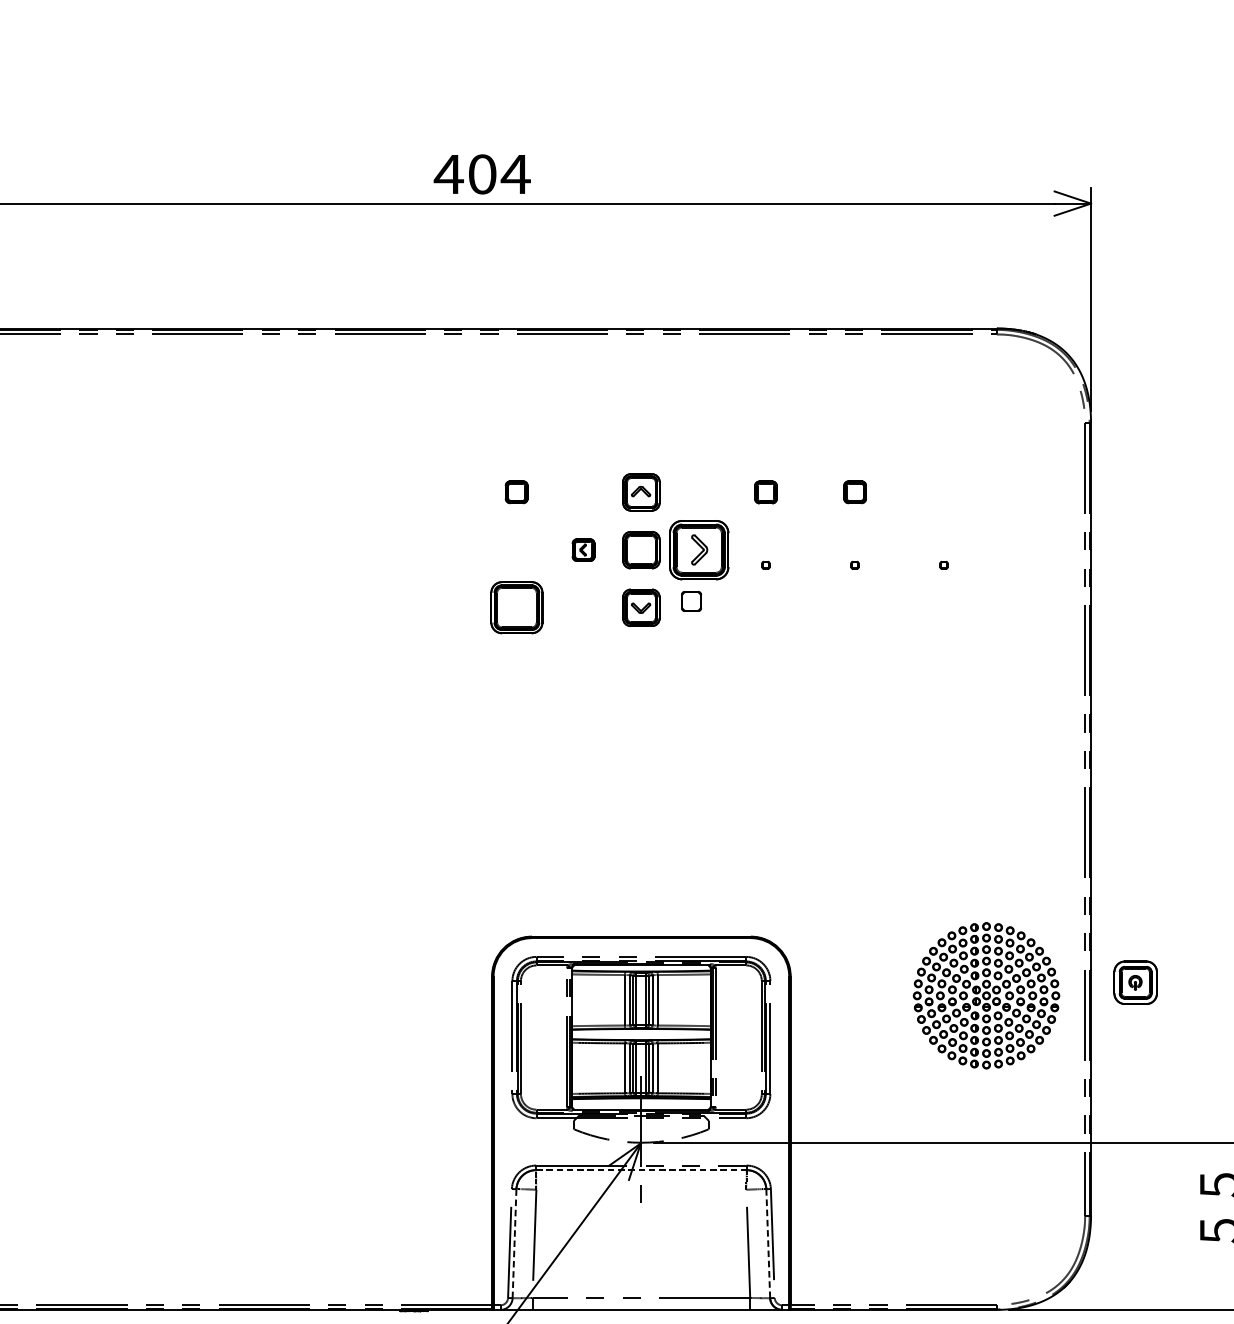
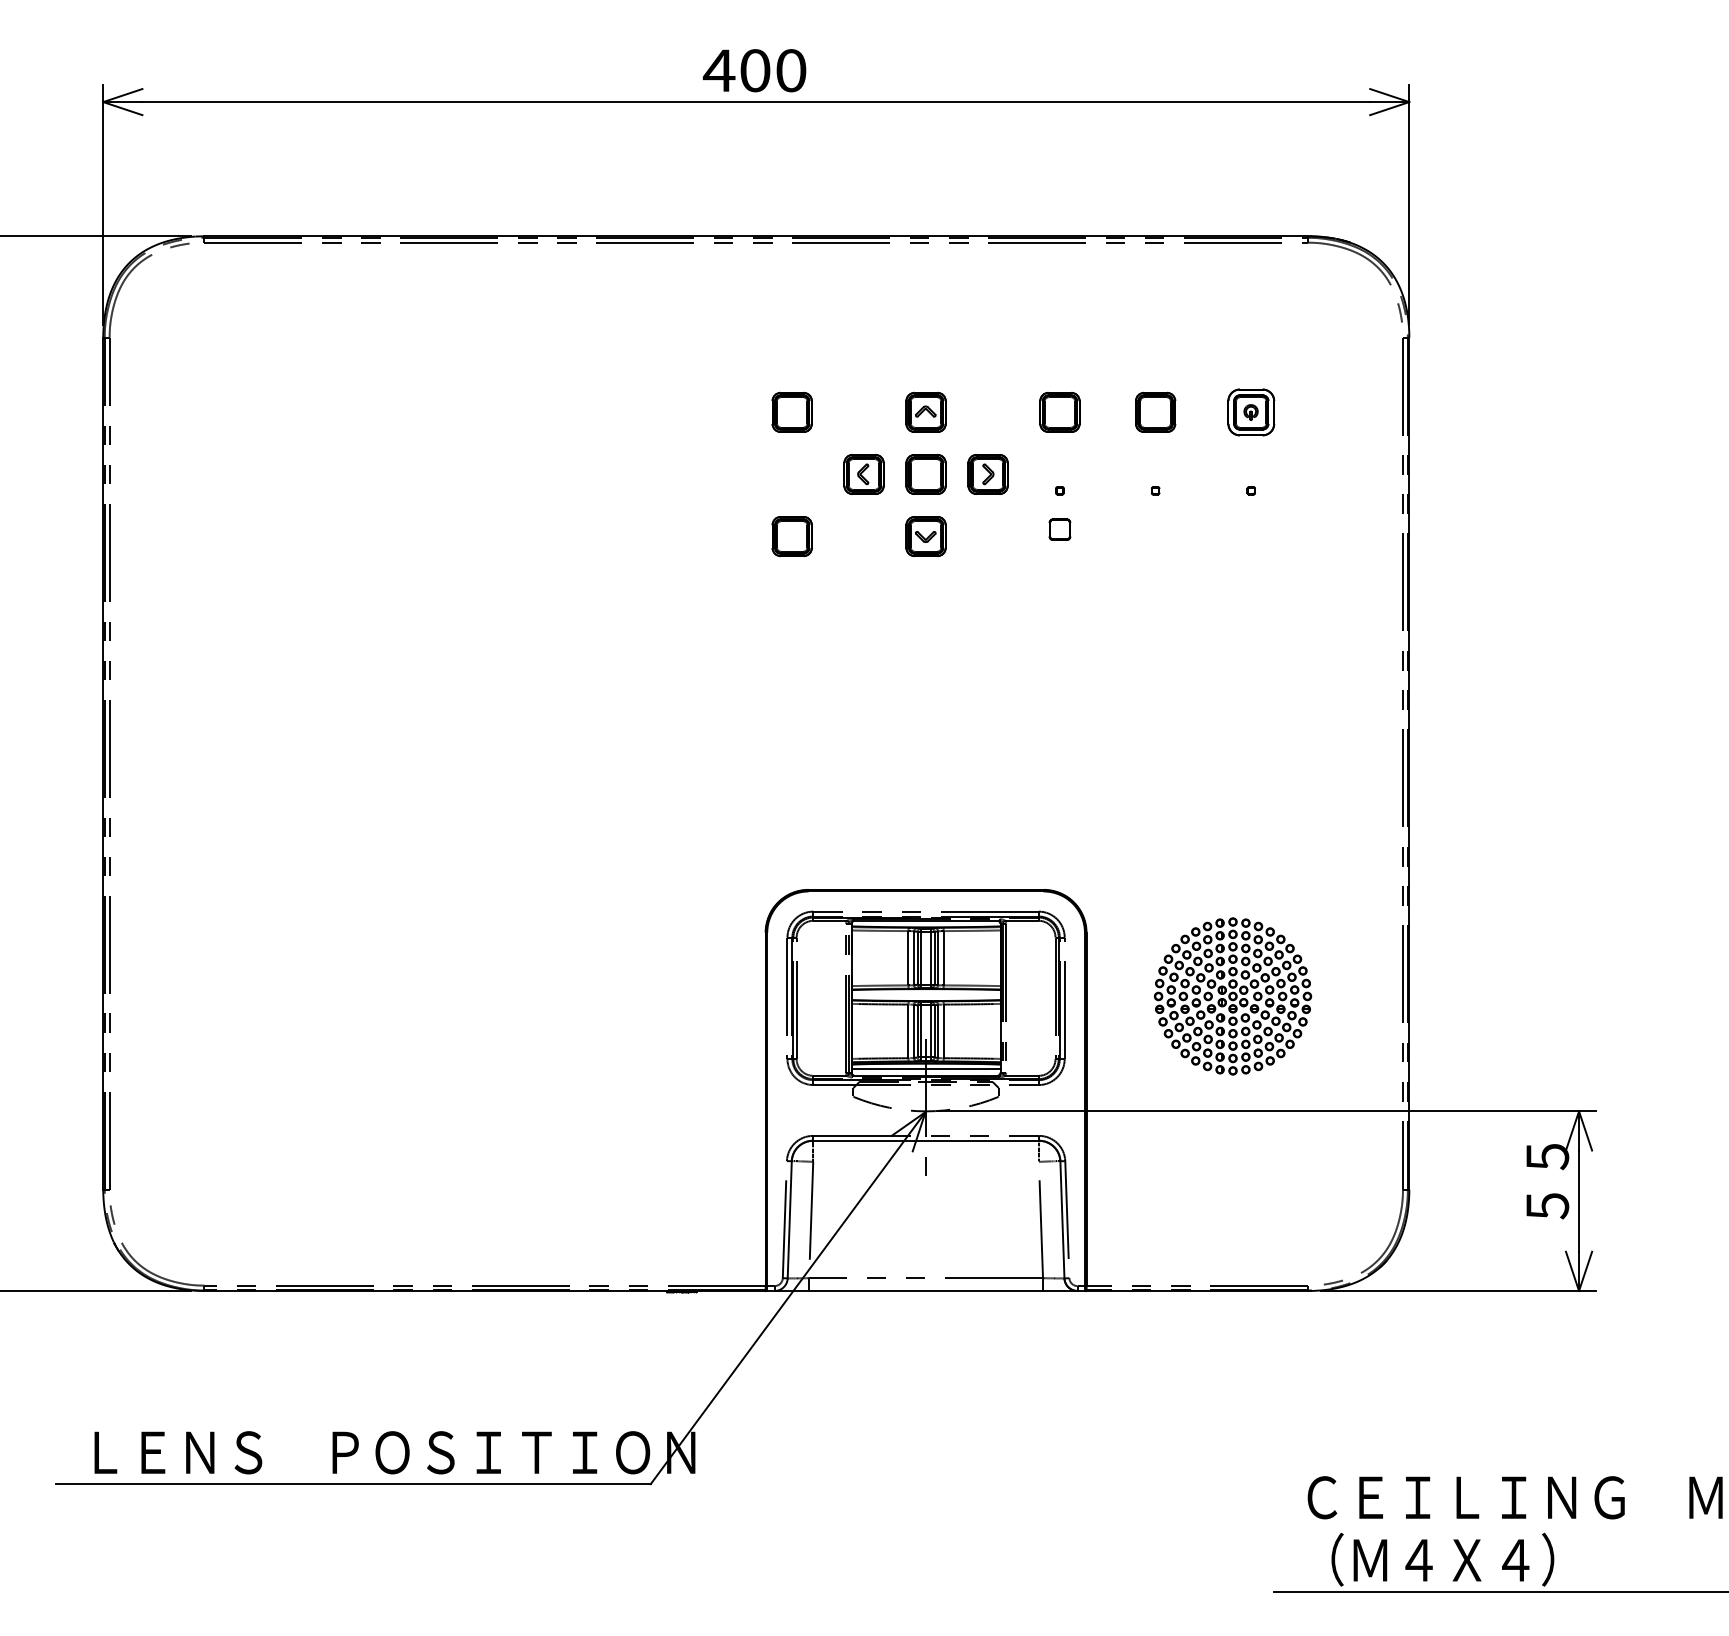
text: (515, 174) -> (790, 70), 404 -> 400
part: (516, 491) -> (791, 411), size x1.67
part: (854, 491) -> (1155, 411), size x1.67
part: (765, 492) -> (1059, 412), size x1.67
part: (583, 550) -> (863, 474), size x1.67
part: (698, 550) -> (987, 474), size x0.62
part: (691, 601) -> (1059, 529), moved
part: (516, 607) -> (791, 536), size x0.71
part: (1135, 982) -> (1251, 412), moved
part: (986, 995) -> (1232, 996), moved
line: (640, 1103) -> (925, 1069), added
line: (641, 1169) -> (926, 1140), dashed -> solid
line: (514, 1243) -> (789, 1219), dashed -> solid
line: (768, 1243) -> (1062, 1219), dashed -> solid

